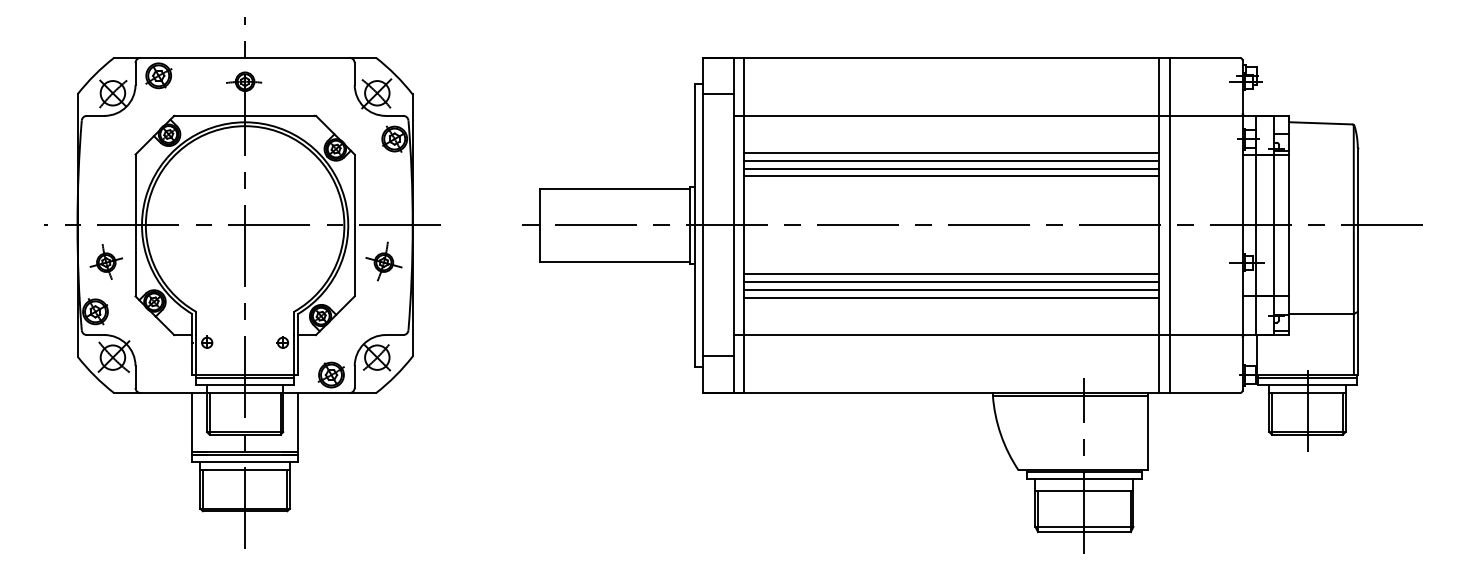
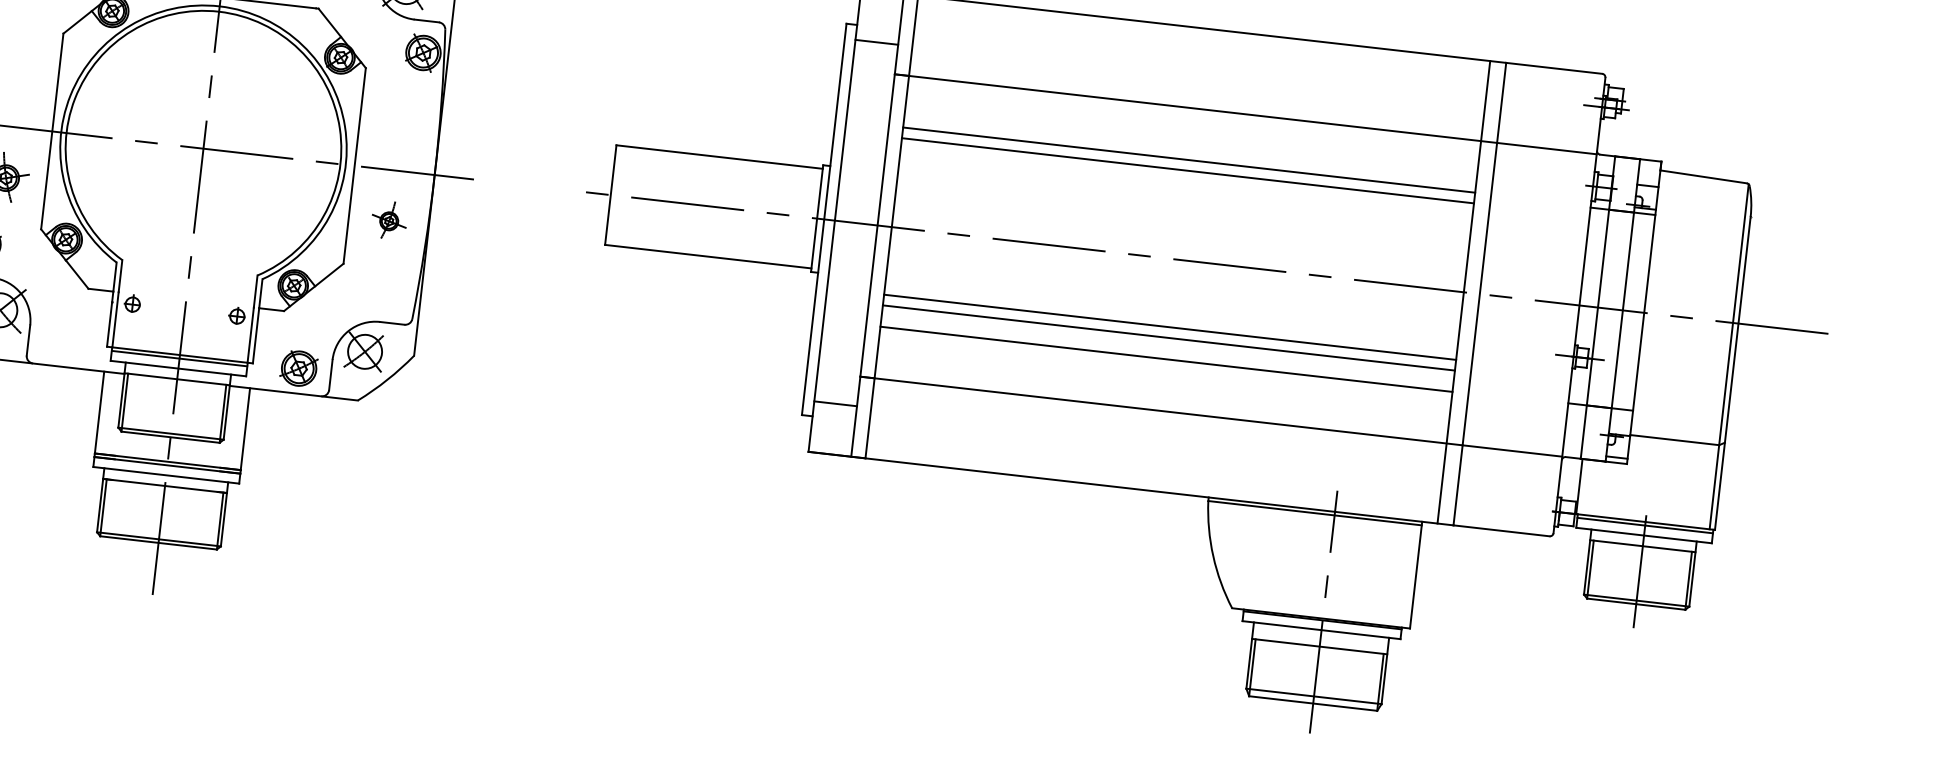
line: (951, 168) -> (1186, 181), removed
line: (951, 176) -> (1185, 192), removed
part: (383, 261) -> (388, 220), size x0.7
line: (951, 289) -> (1167, 348), removed

